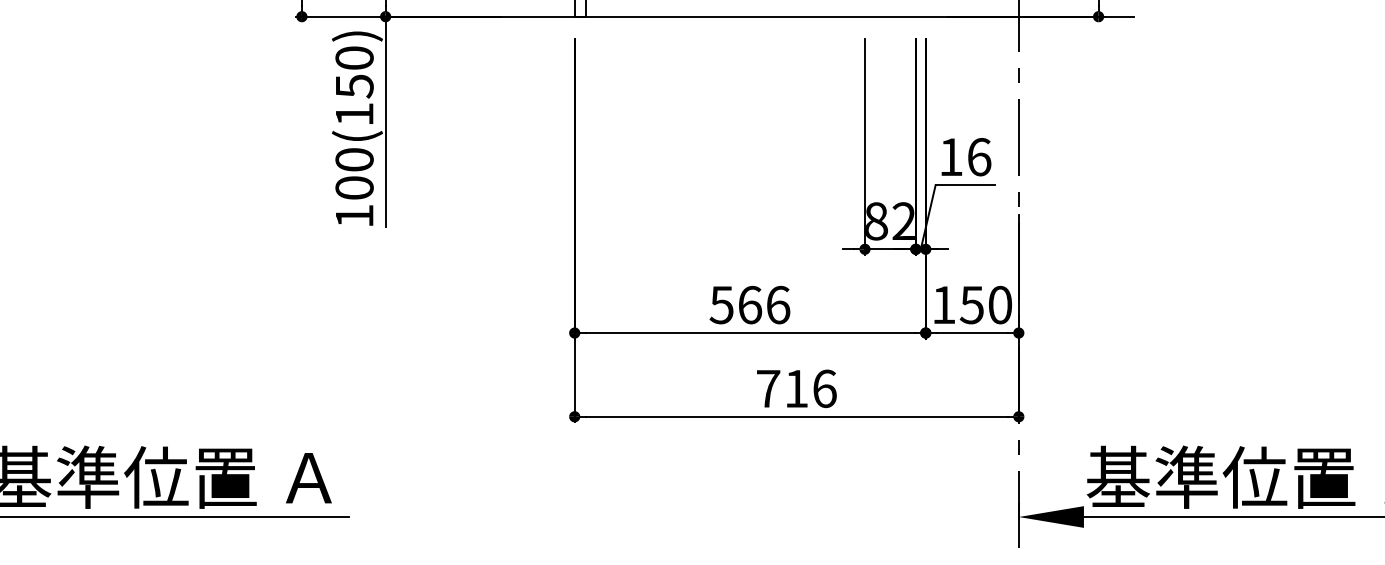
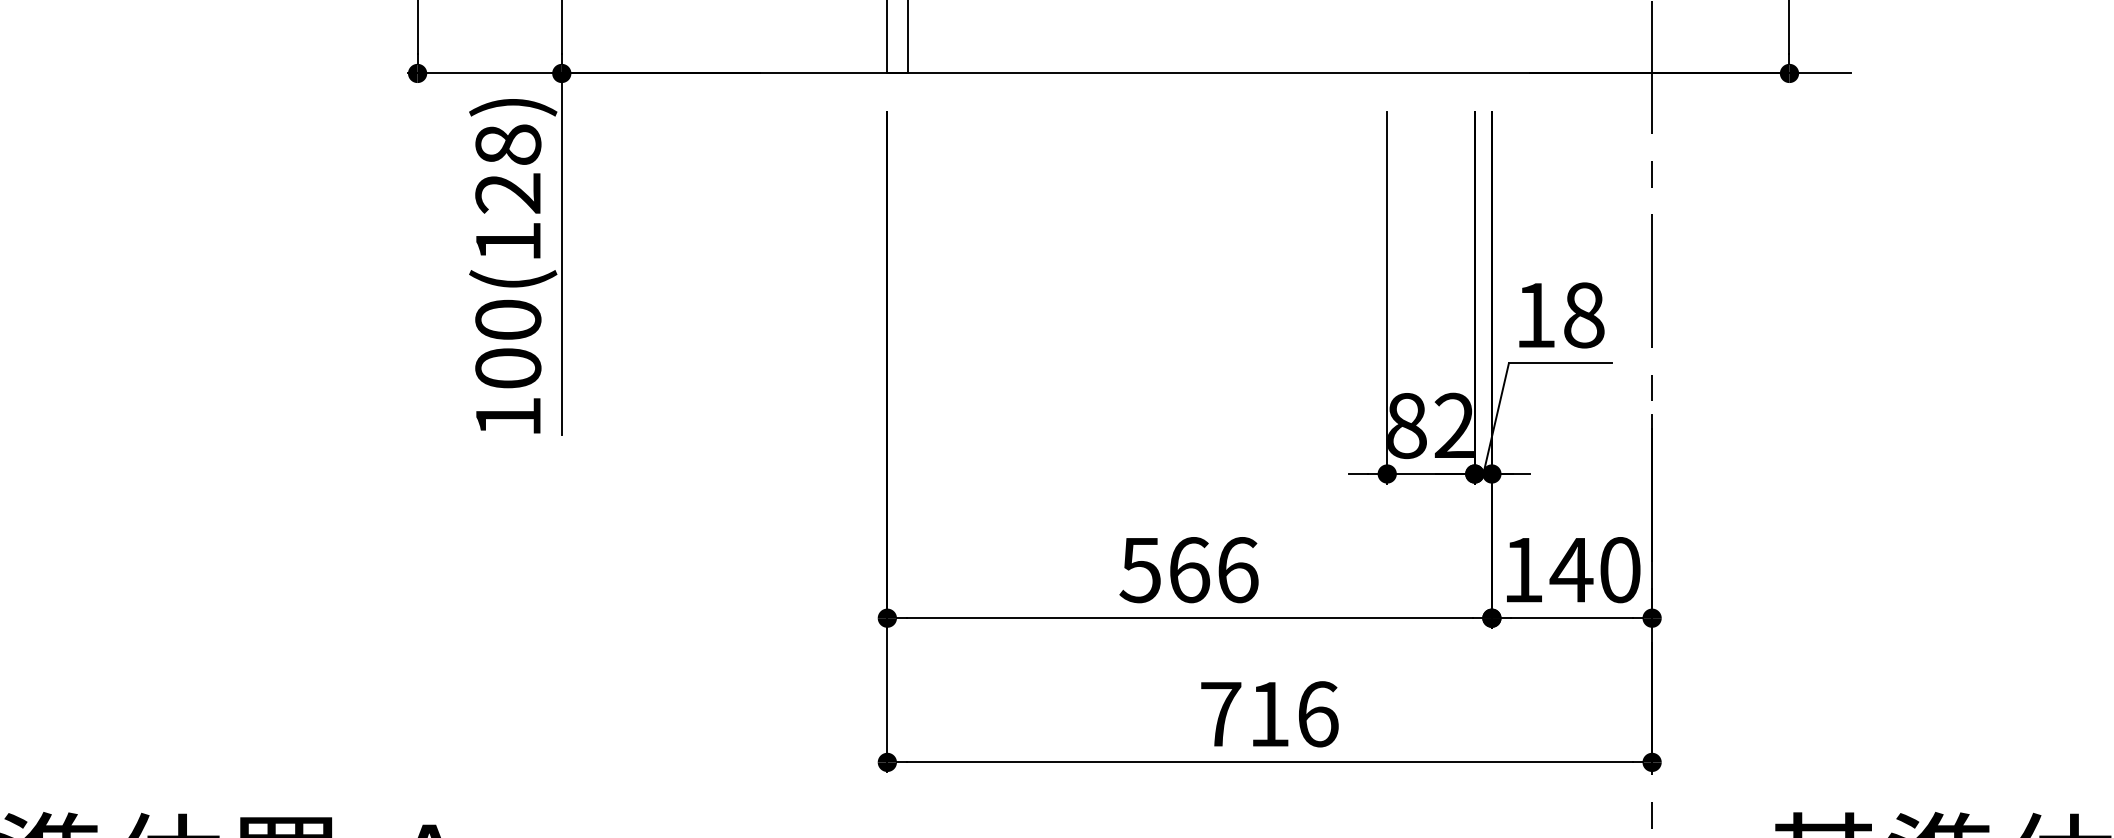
text: (354, 72) -> (508, 169), 100(150) -> 100(128)
text: (979, 157) -> (1584, 315), 16 -> 18
text: (971, 305) -> (1570, 570), 150 -> 140

